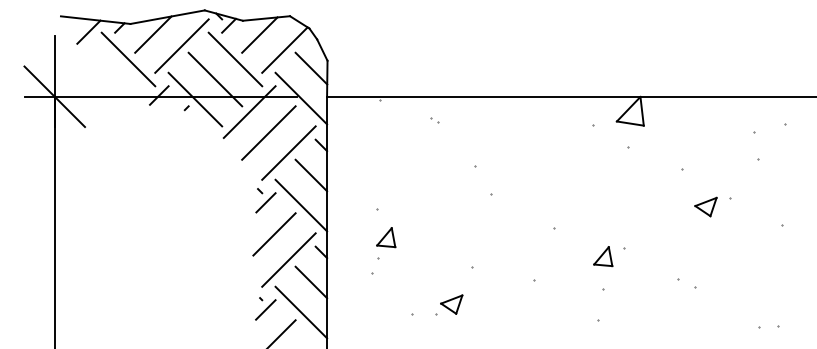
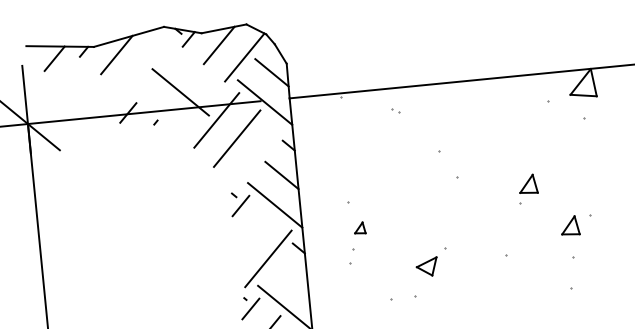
line: (181, 45) -> (144, 62), removed
line: (128, 59) -> (95, 81), removed
line: (235, 59) -> (198, 71), removed
line: (195, 99) -> (163, 113), removed
line: (288, 152) -> (257, 155), removed
part: (564, 209) -> (528, 184), added
line: (274, 234) -> (252, 235), removed
part: (386, 237) -> (360, 228), size x0.6
line: (311, 282) -> (292, 278), removed
part: (451, 304) -> (426, 267), moved

